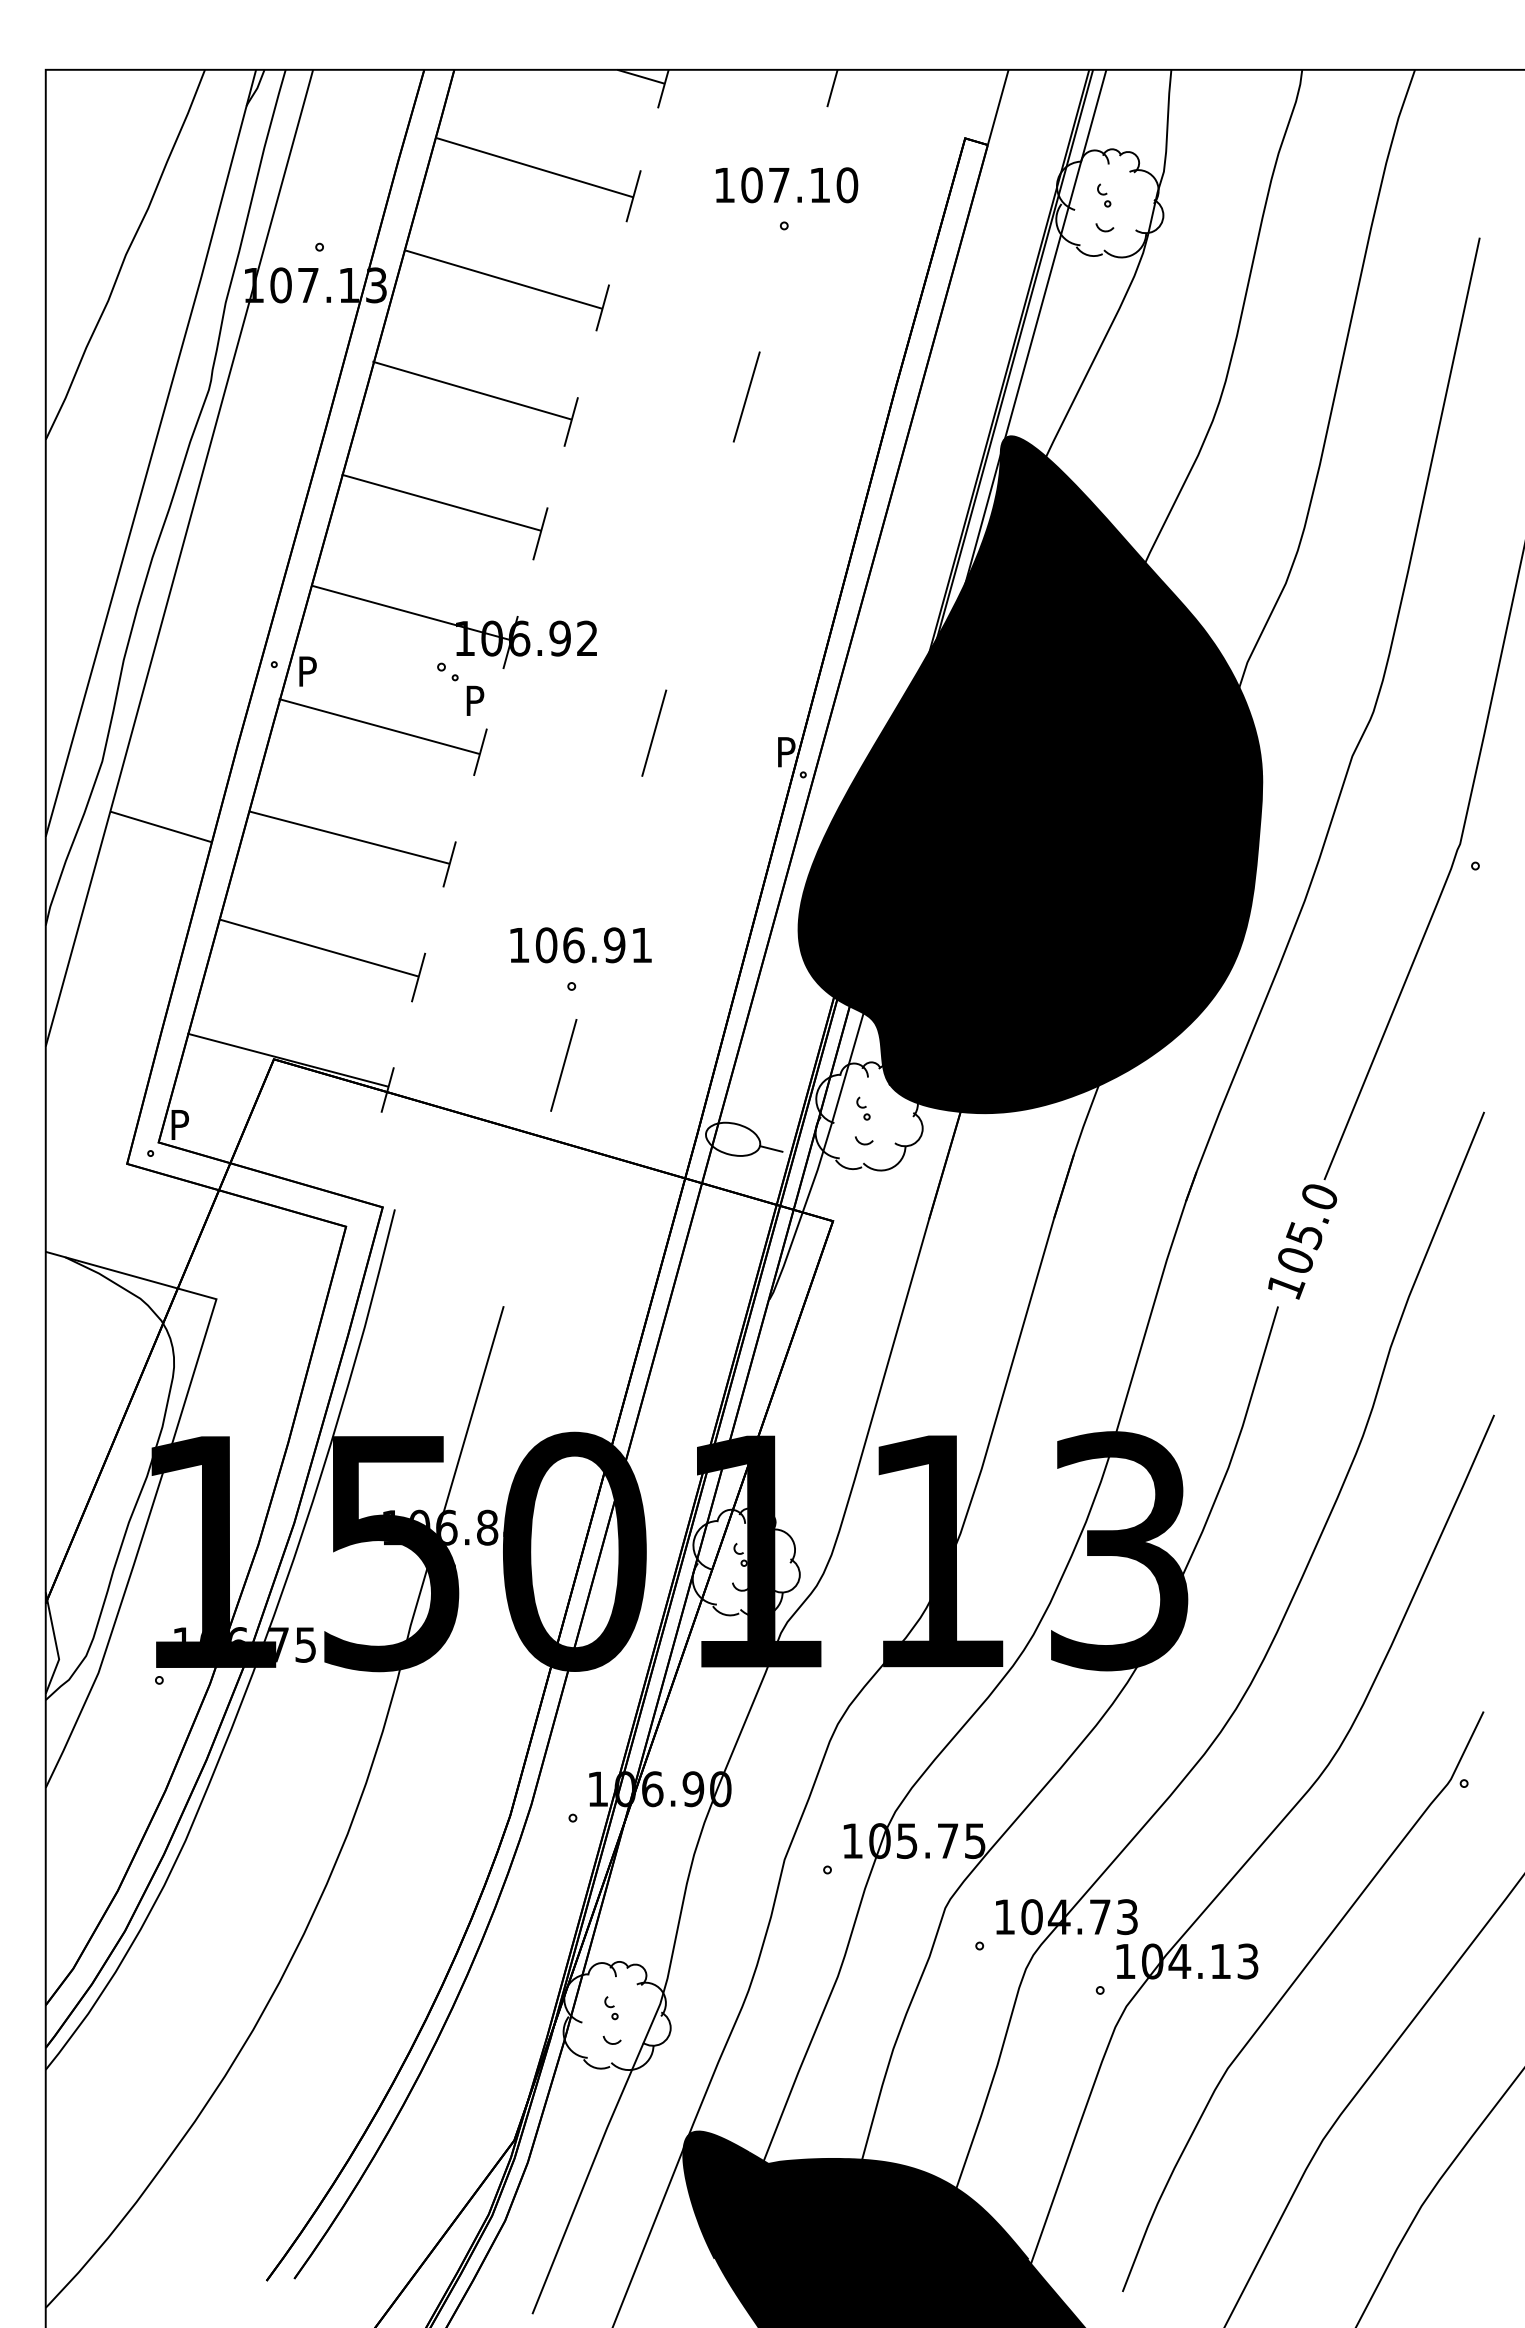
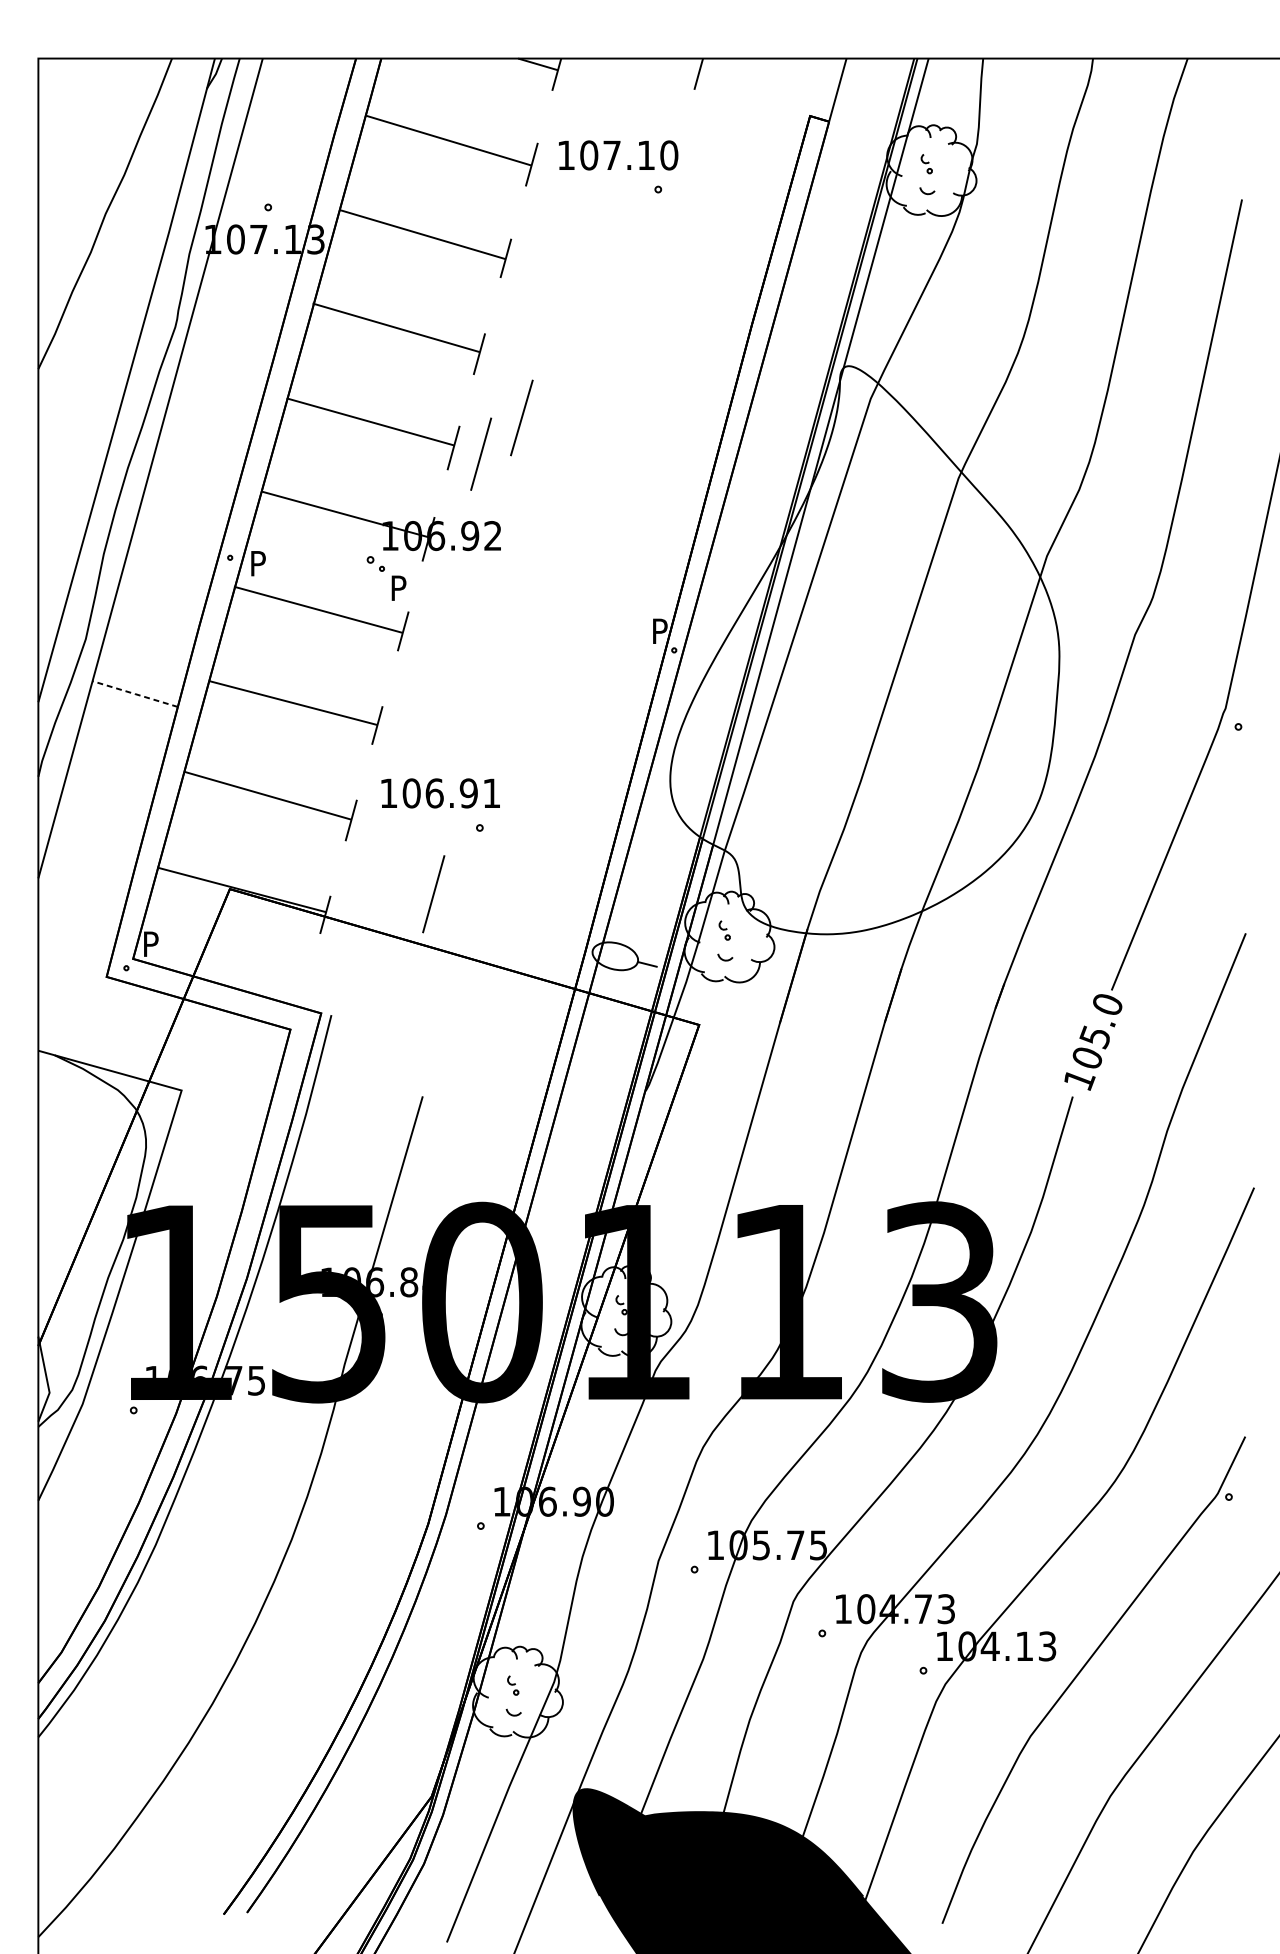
text: (787, 185) -> (619, 155), moved
line: (746, 396) -> (521, 417), moved
line: (654, 732) -> (481, 453), moved
fill: (1030, 774) -> (864, 650), removed
line: (161, 826) -> (135, 693), solid -> dashed
text: (580, 945) -> (440, 793), moved
line: (563, 1065) -> (433, 894), moved

